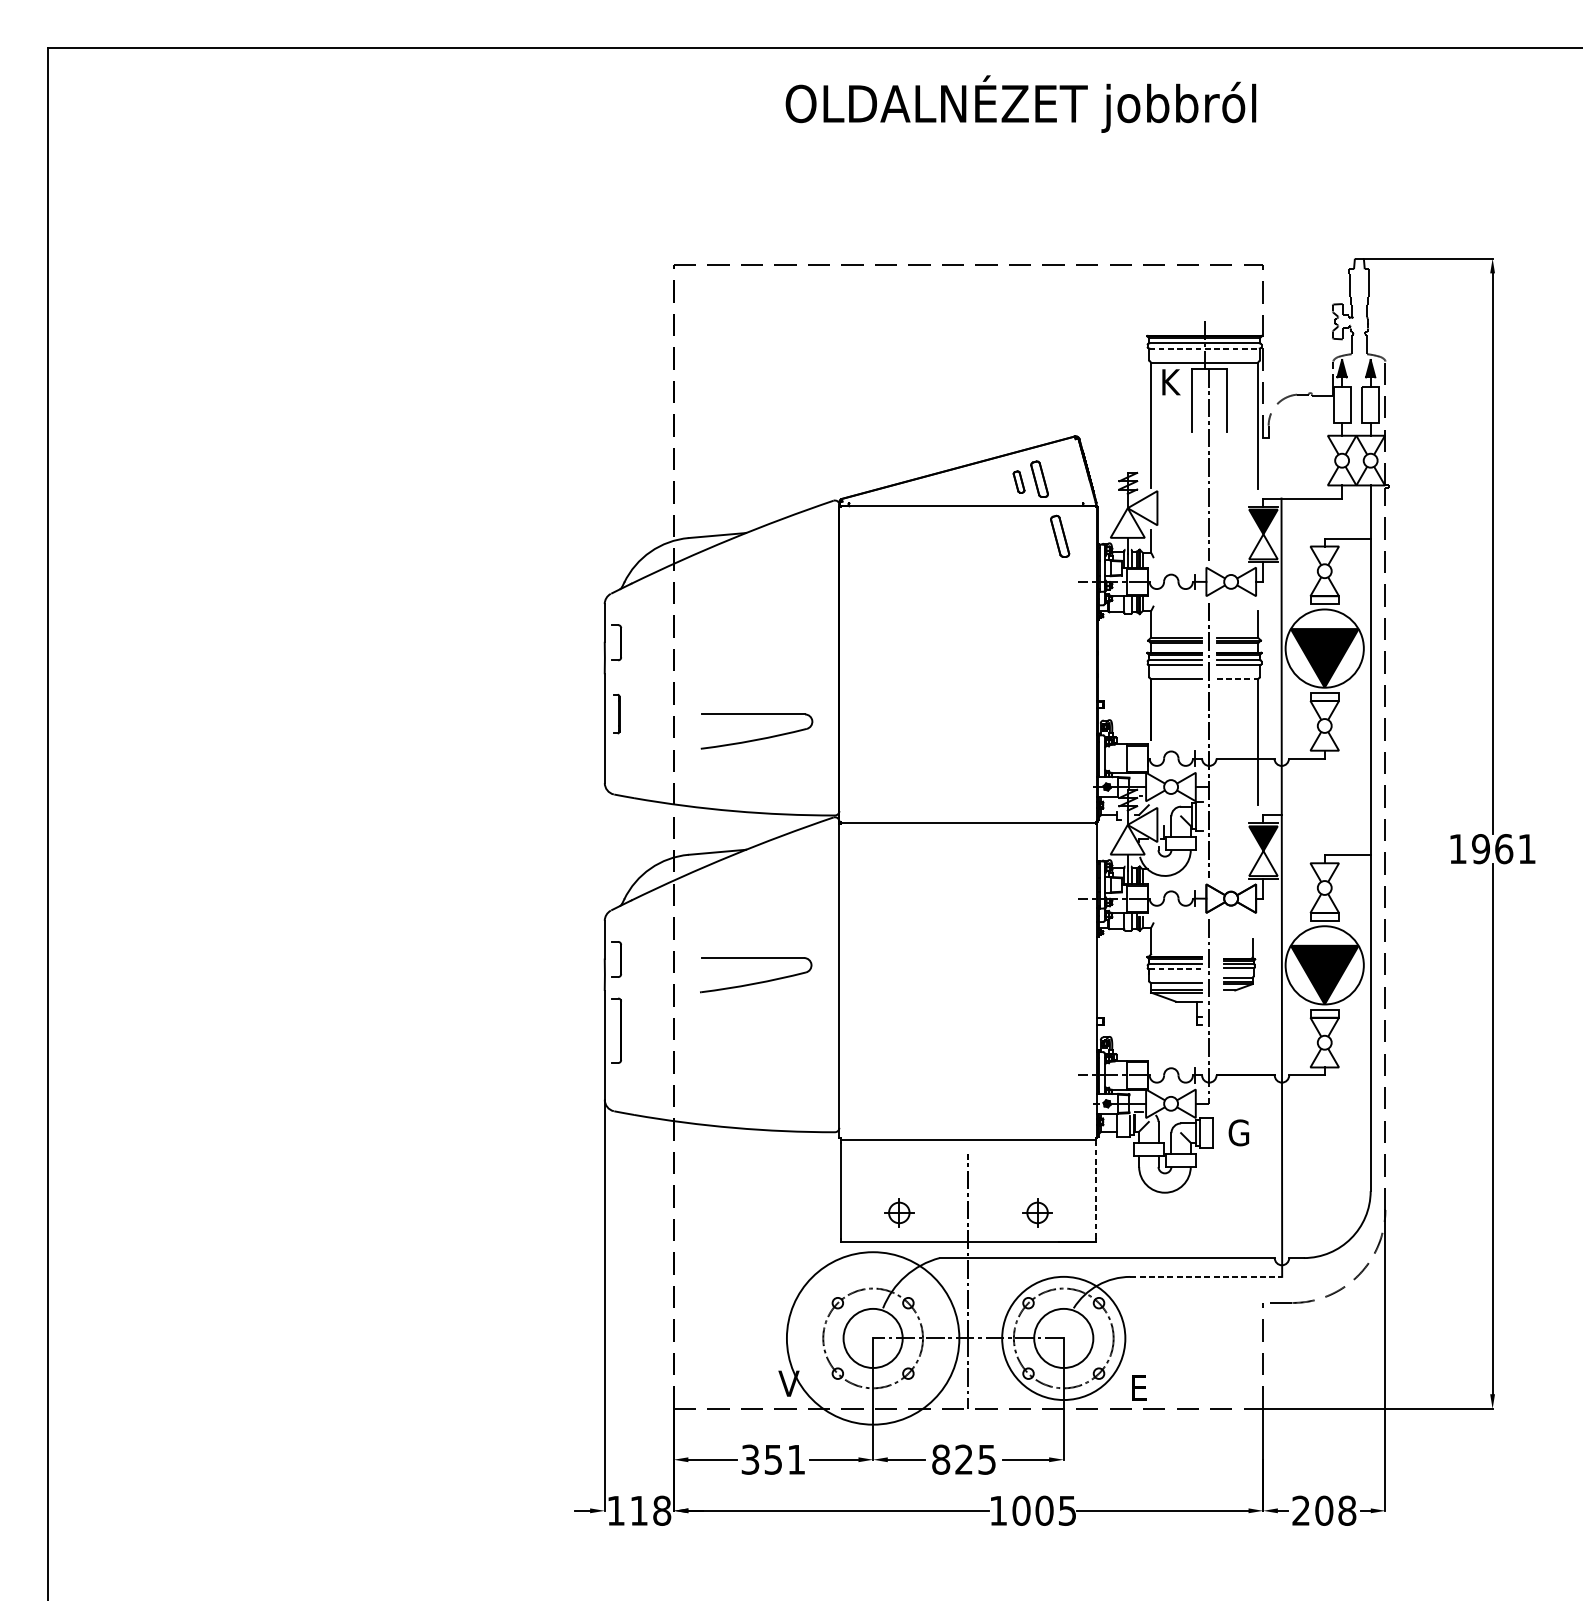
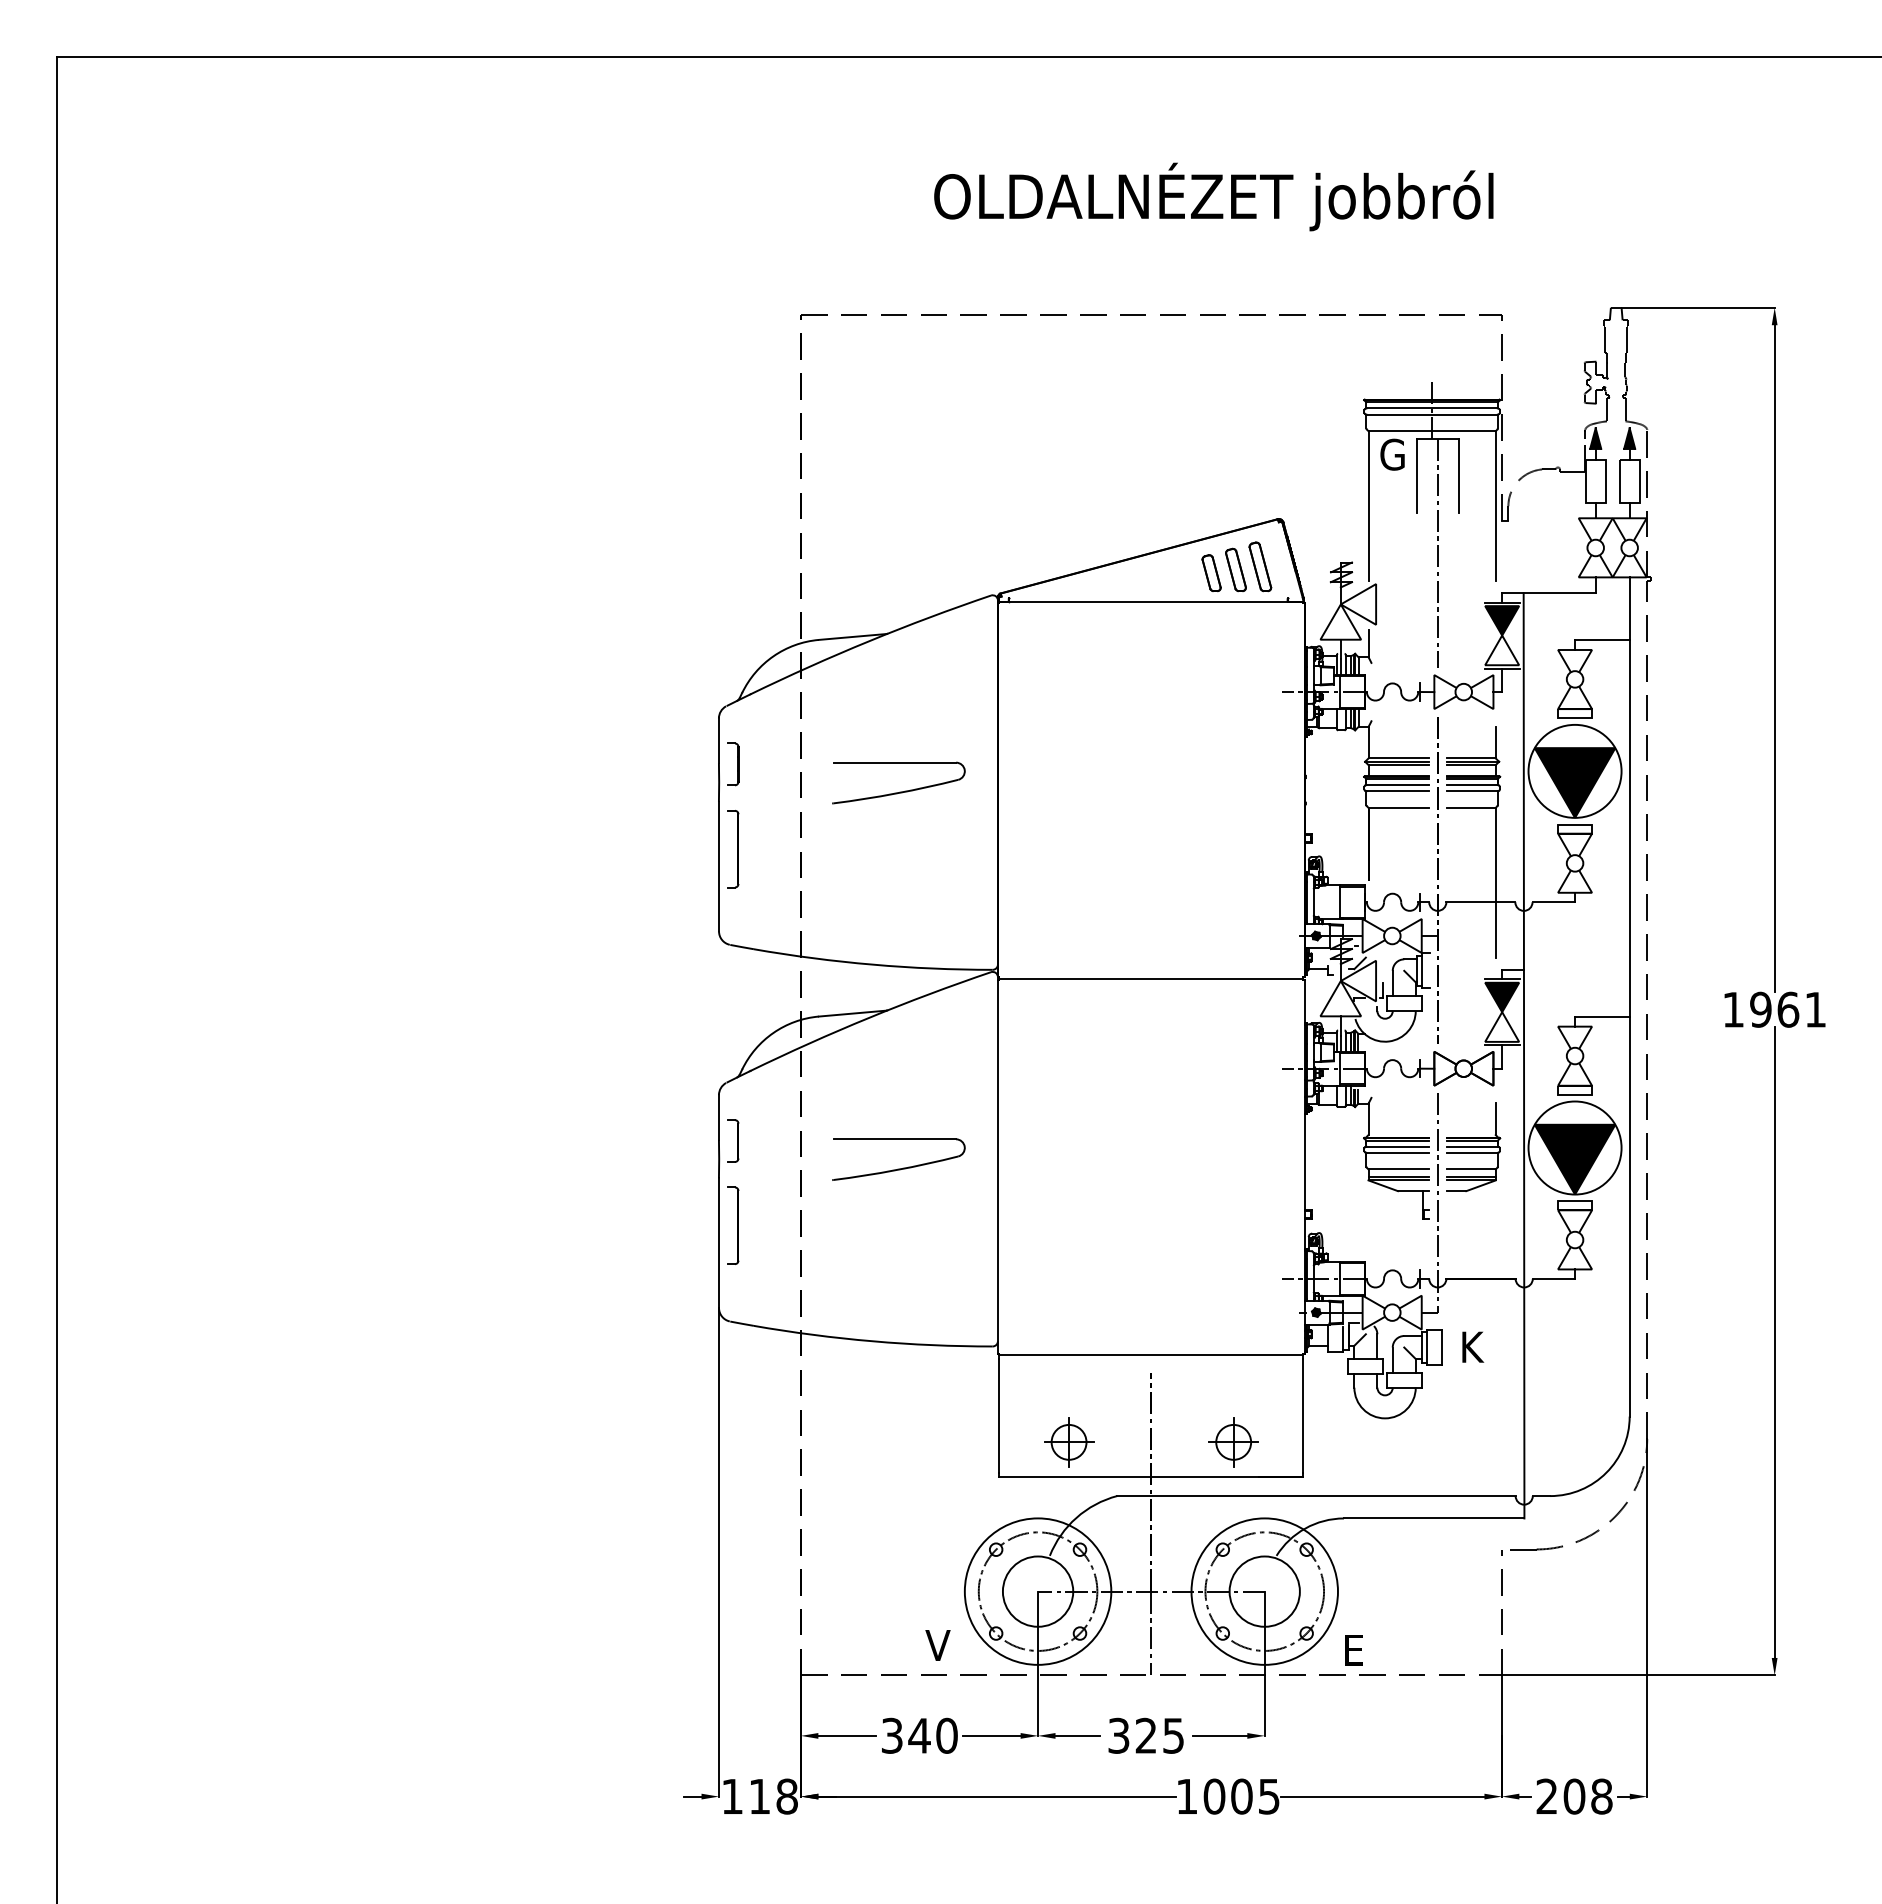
text: (1020, 103) -> (1213, 196), moved
line: (1204, 348) -> (1432, 414), dashed -> solid
text: (1171, 382) -> (1392, 454), K -> G
part: (1018, 482) -> (1211, 573), size x1.43
part: (1060, 536) -> (1260, 566), moved
line: (1237, 678) -> (1471, 807), dashed -> solid
part: (616, 714) -> (733, 849), size x1.67
part: (757, 738) -> (899, 791), moved
part: (1239, 964) -> (1473, 1146), size x1.43
line: (1176, 969) -> (1398, 1152), dashed -> solid
text: (1238, 1133) -> (1472, 1347), G -> K
line: (1096, 1191) -> (1303, 1416), dashed -> solid
part: (899, 1213) -> (1069, 1442), size x1.43
part: (1037, 1213) -> (1233, 1442), size x1.43
line: (1206, 1276) -> (1434, 1518), dashed -> solid
circle: (872, 1338) -> (1037, 1591), size x0.71
text: (784, 1459) -> (932, 1735), 351 -> 340
text: (940, 1459) -> (1118, 1735), 825 -> 325

